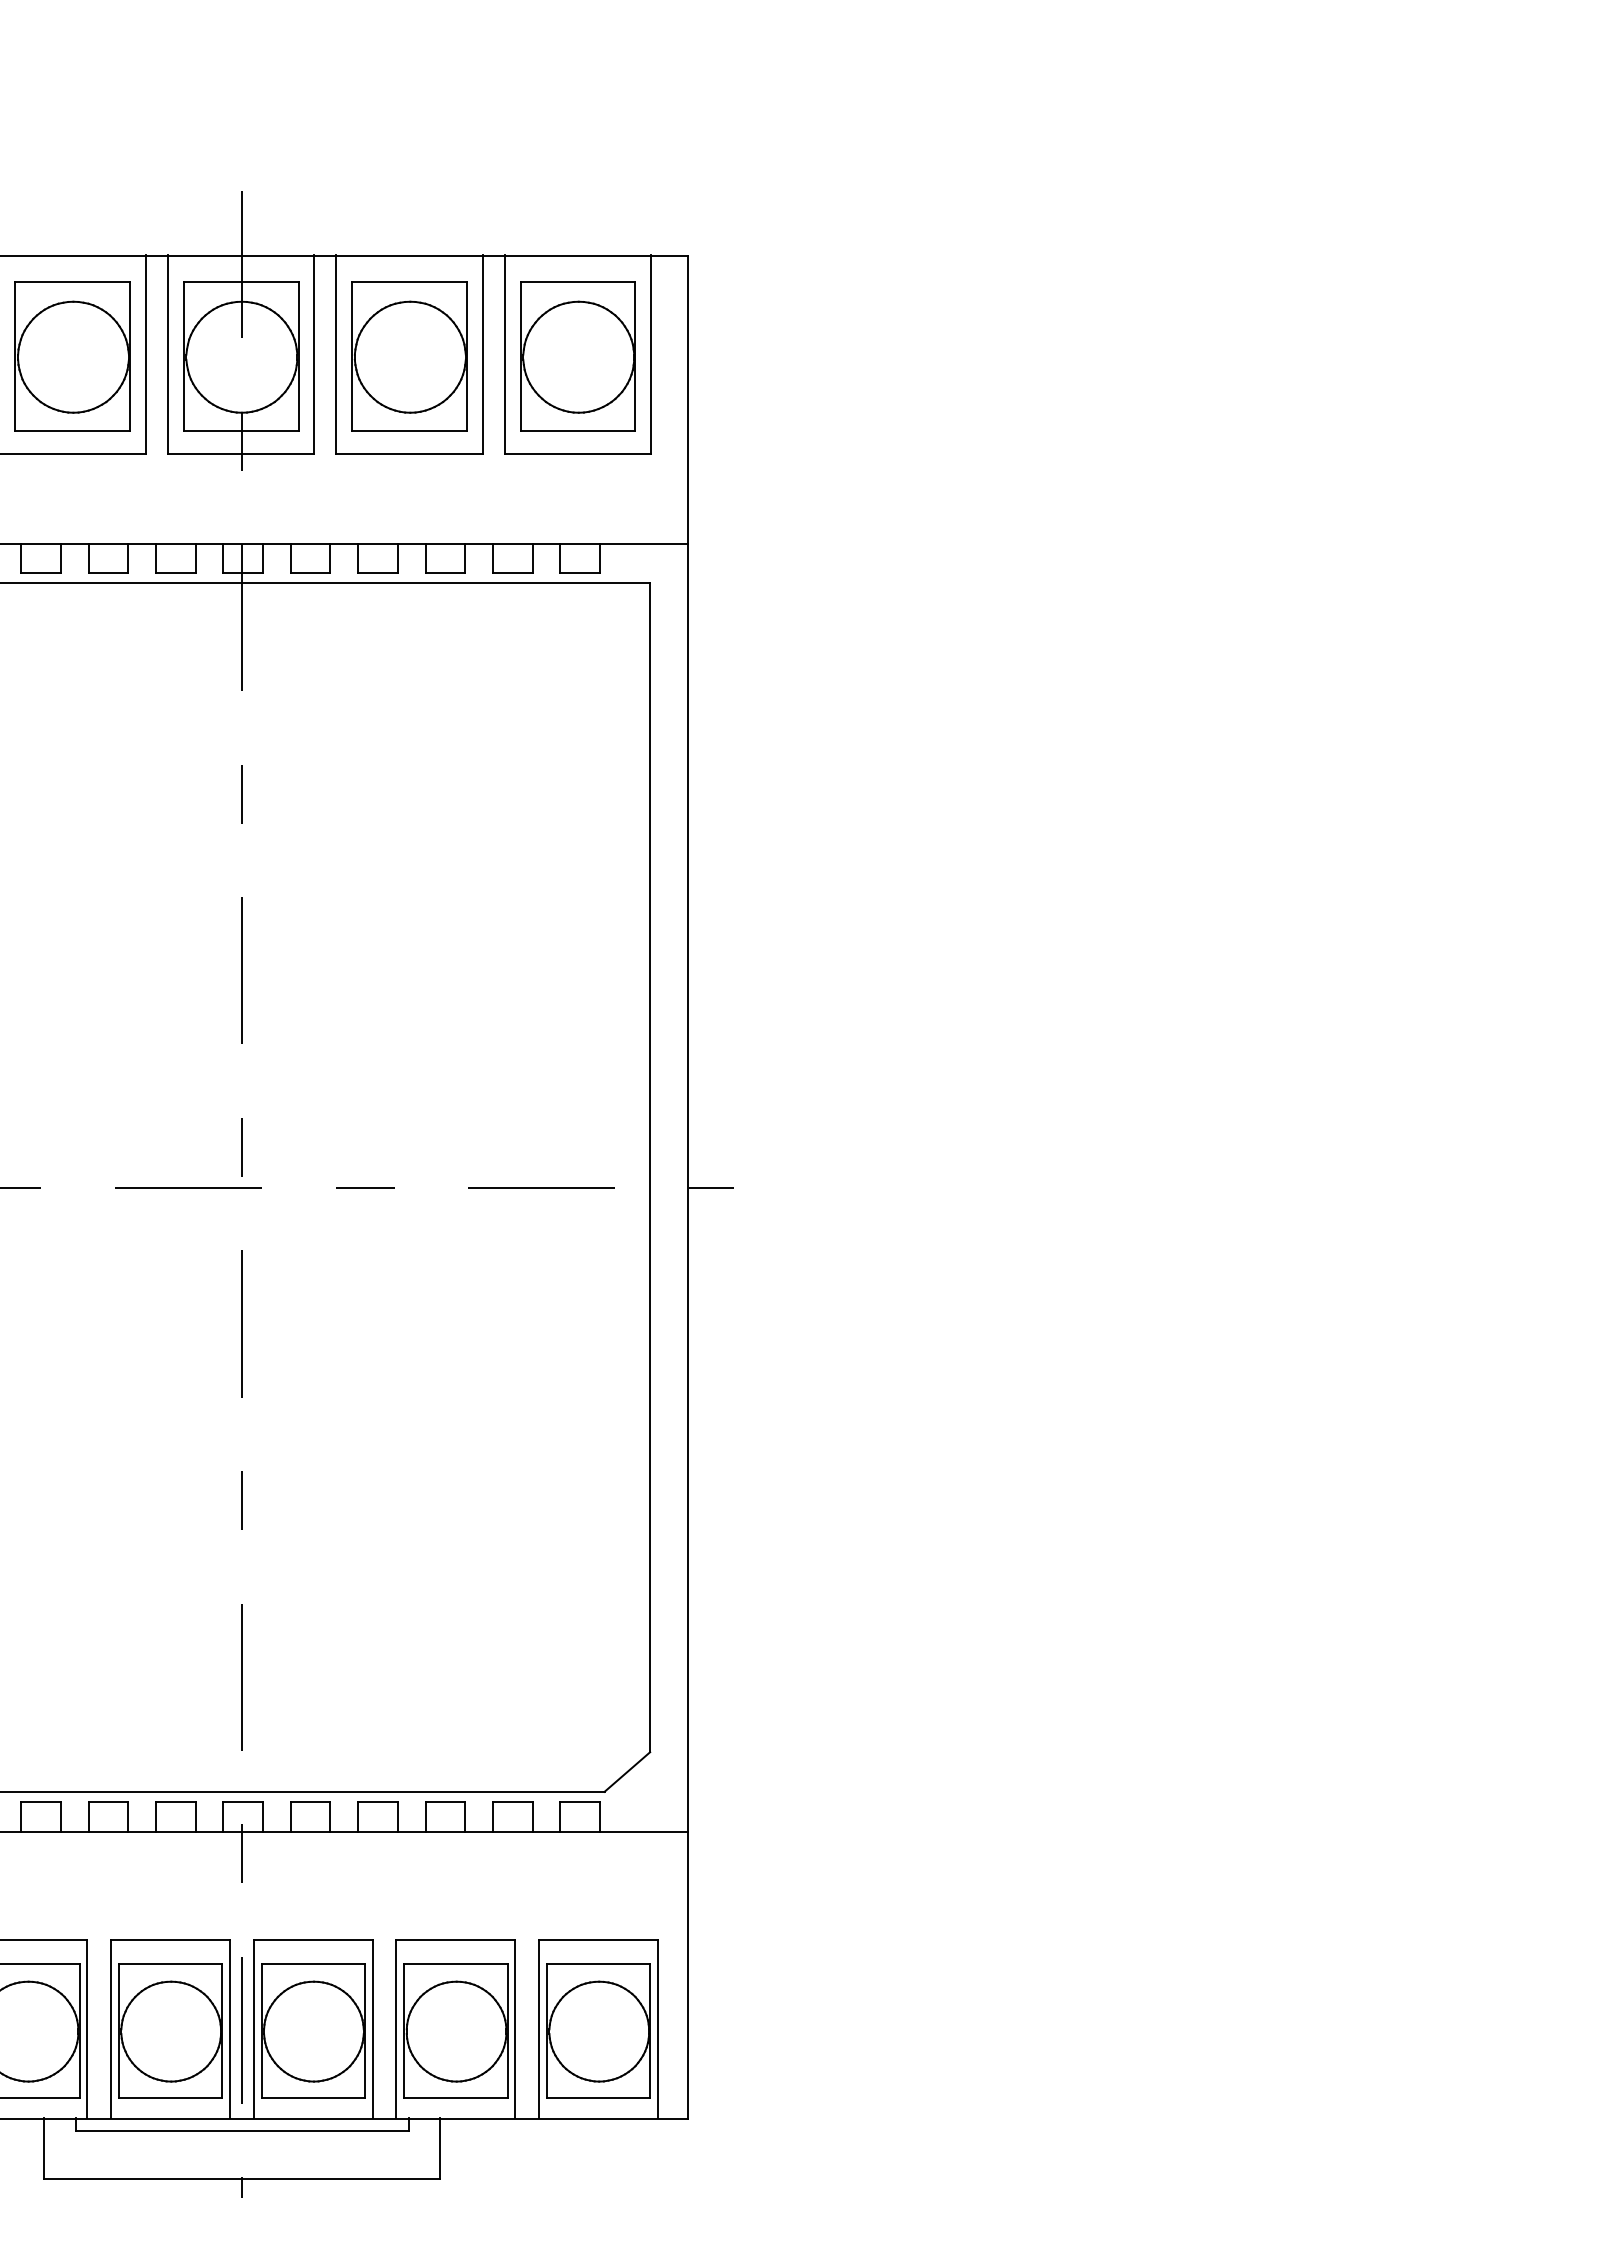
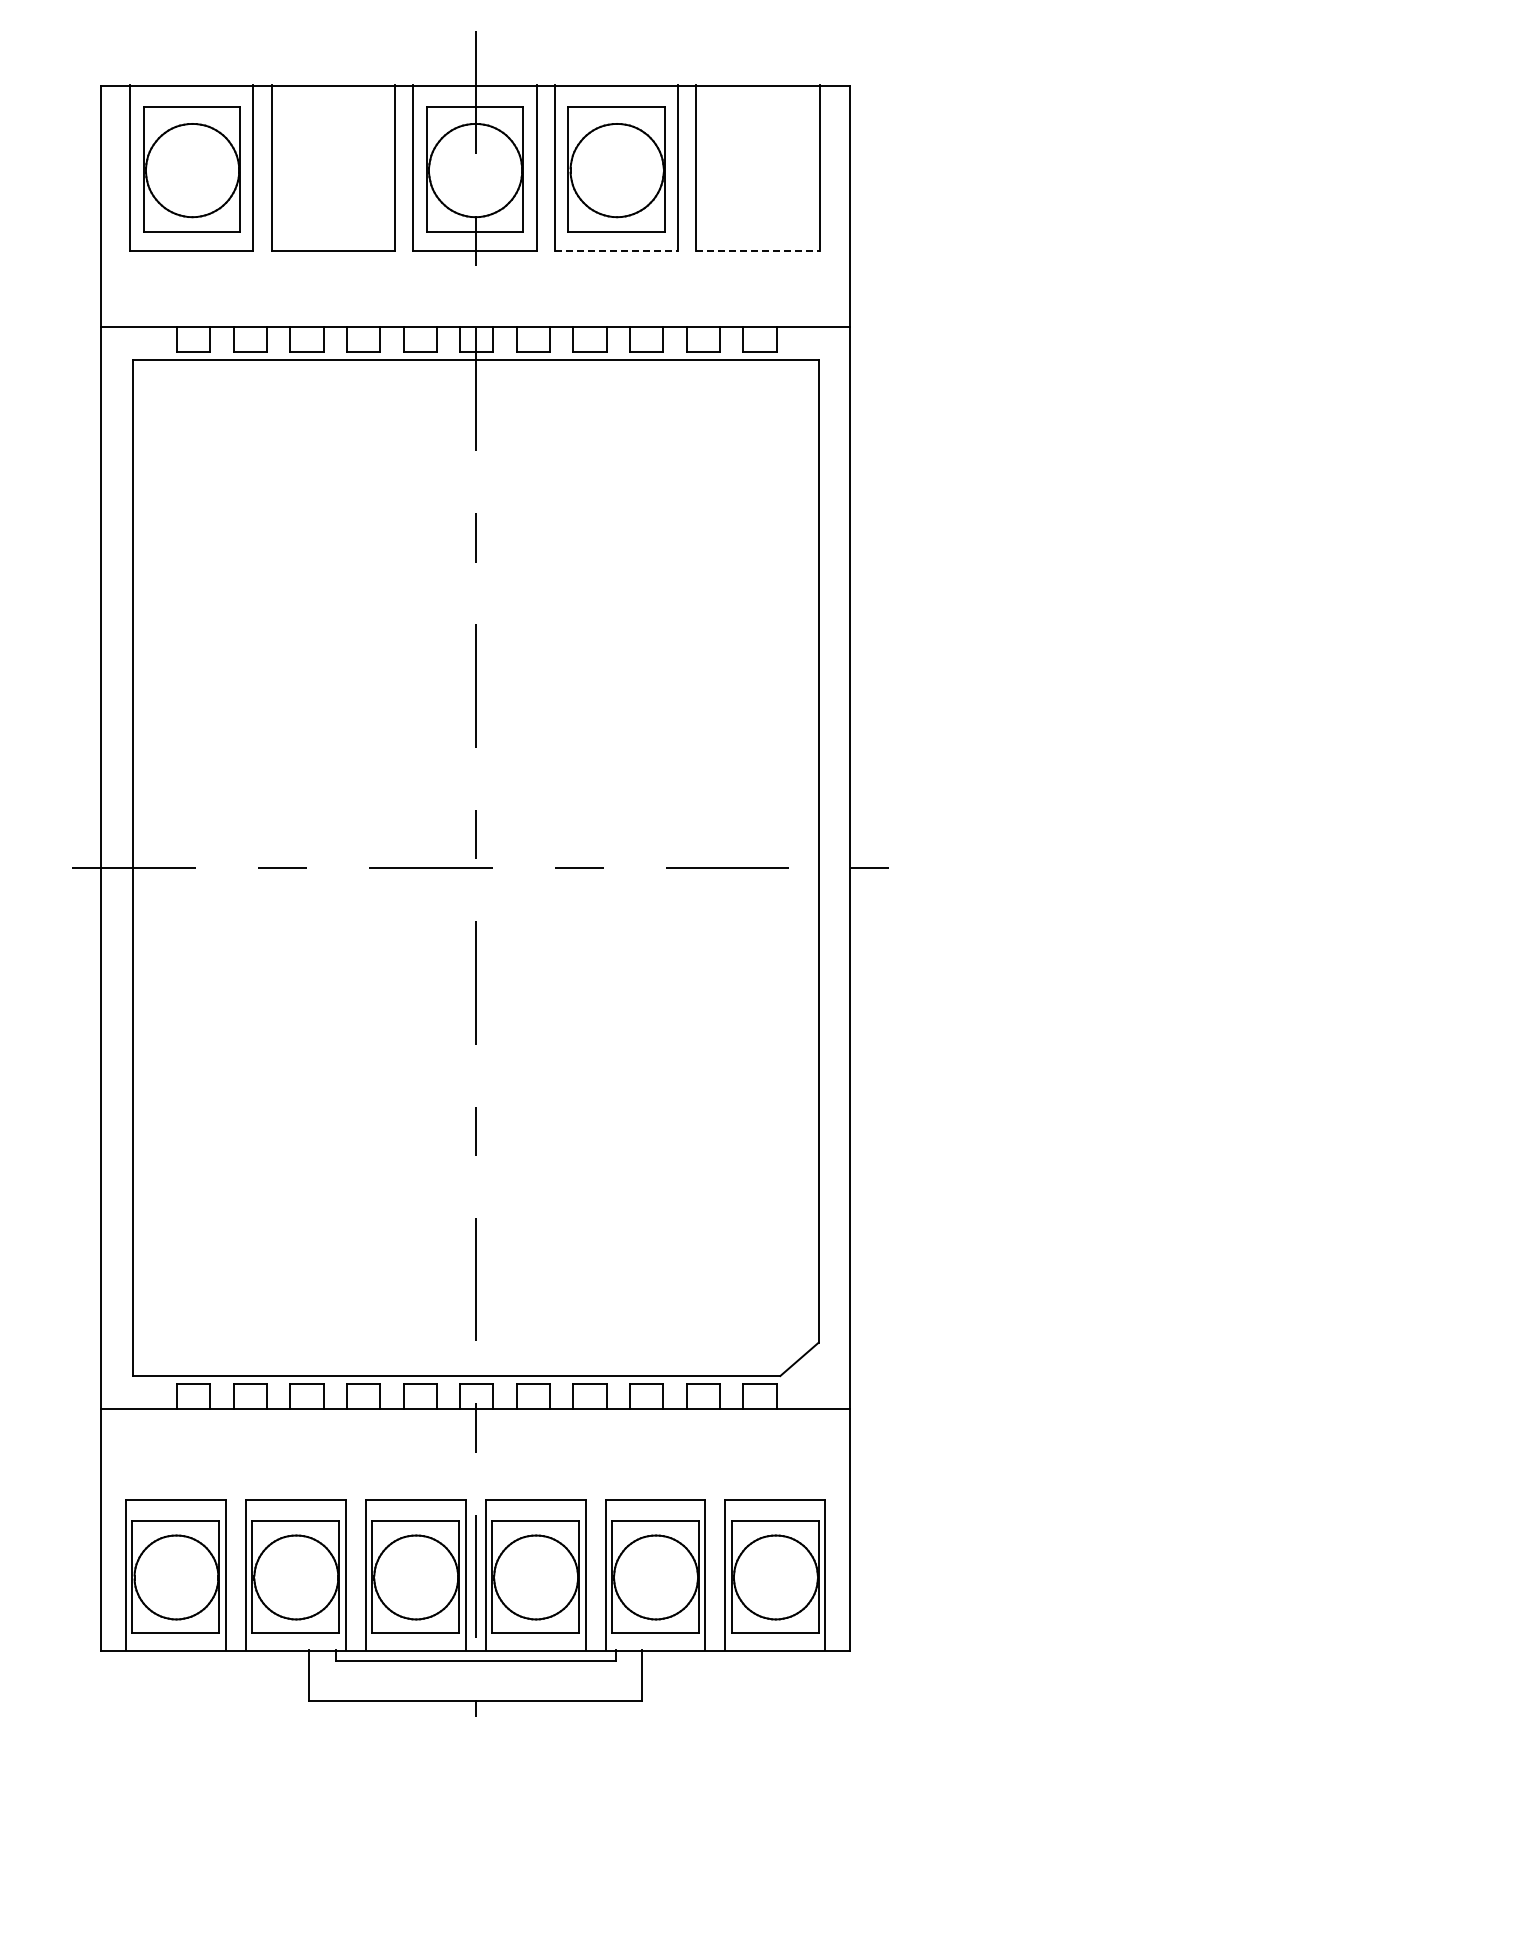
part: (72, 355) -> (333, 169), removed
part: (577, 355) -> (757, 169), removed
line: (409, 453) -> (616, 251), solid -> dashed
line: (578, 453) -> (758, 251), solid -> dashed

